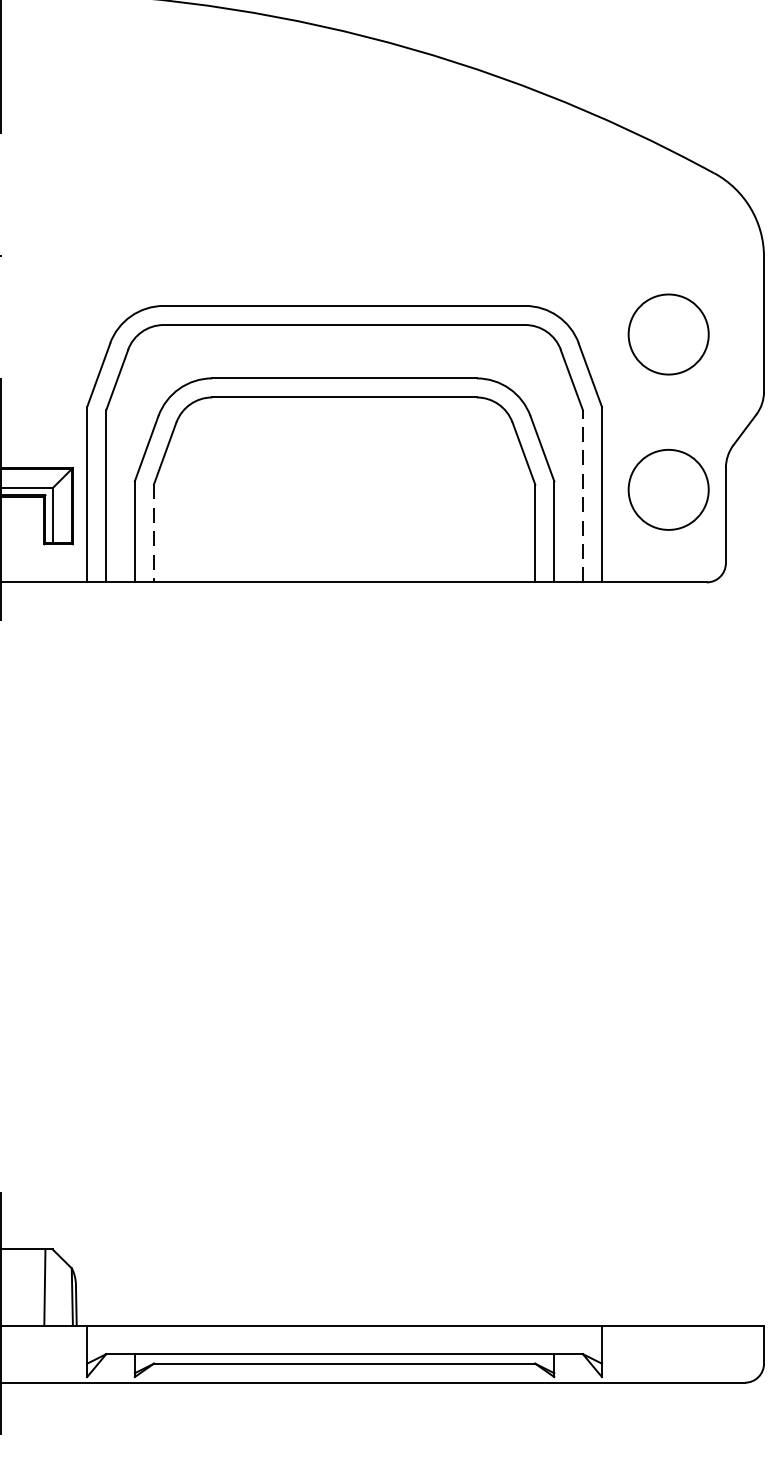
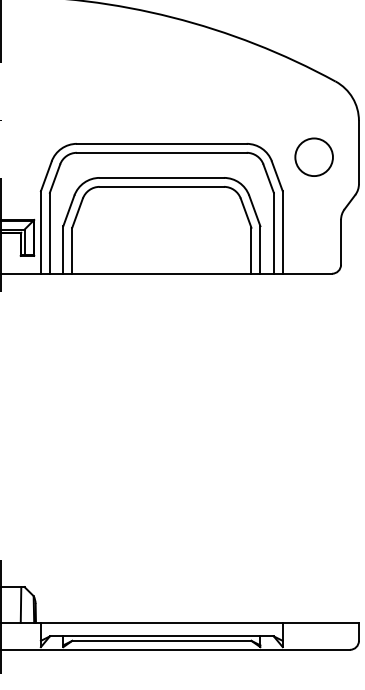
circle: (667, 488) -> (313, 229), removed
line: (582, 494) -> (273, 232), dashed -> solid
line: (154, 532) -> (72, 250), dashed -> solid

